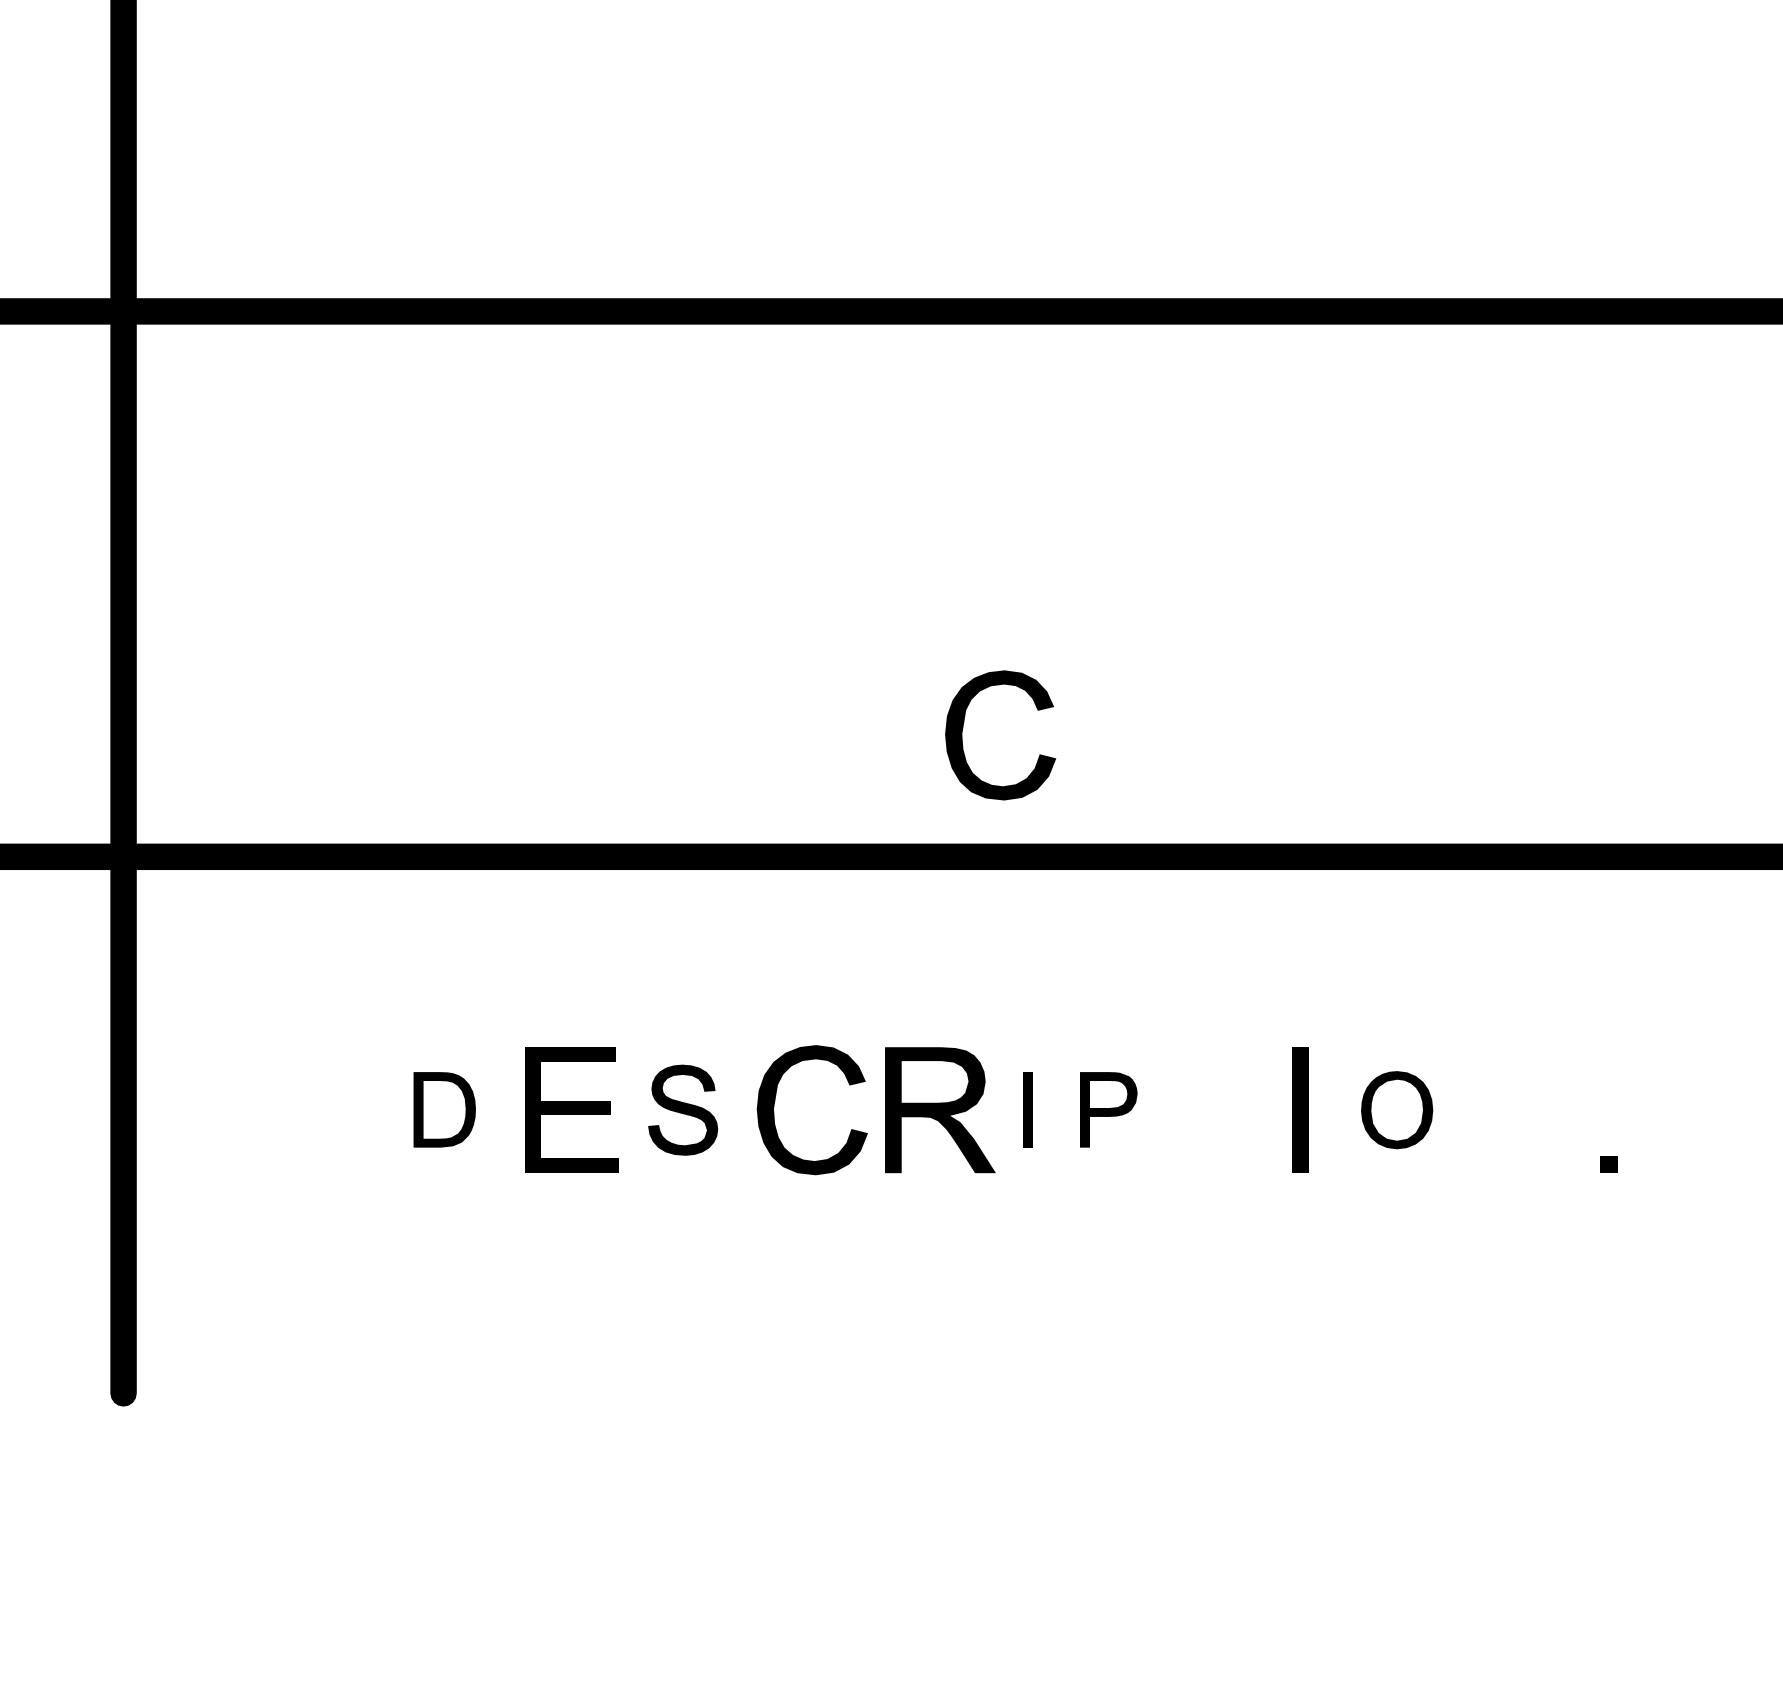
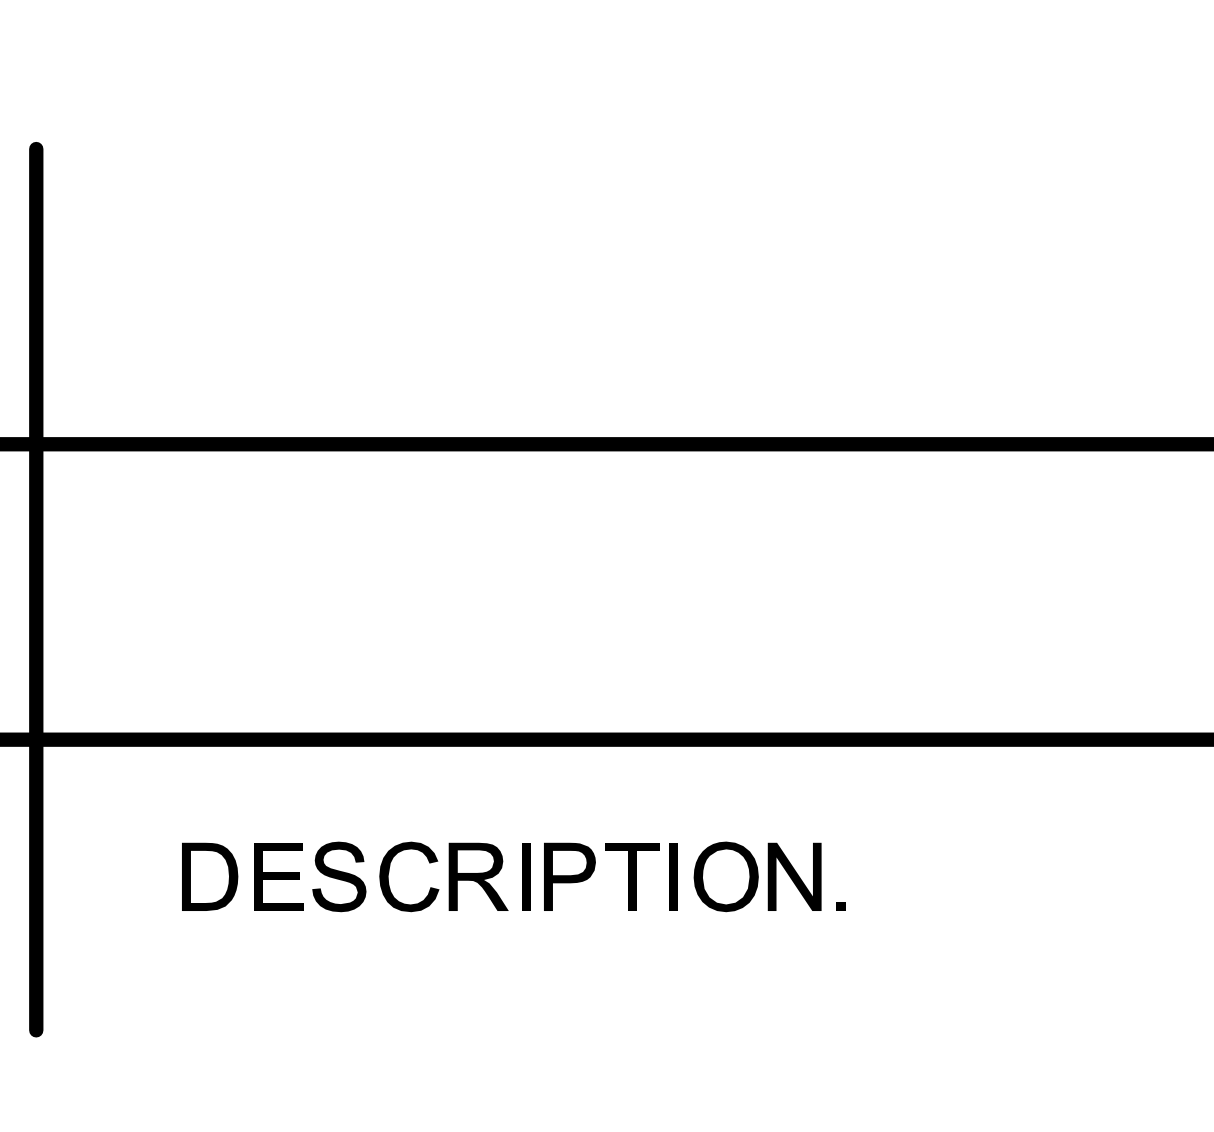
part: (963, 727) -> (491, 669), removed
part: (445, 1109) -> (210, 876), size x1.67
part: (683, 1109) -> (339, 876), size x1.43
part: (1028, 1109) -> (526, 876), size x1.67
part: (1107, 1109) -> (569, 876), size x1.67
fill: (1224, 1109) -> (632, 876), added
part: (1395, 1109) -> (725, 876), size x1.67
fill: (1523, 1109) -> (794, 876), added

